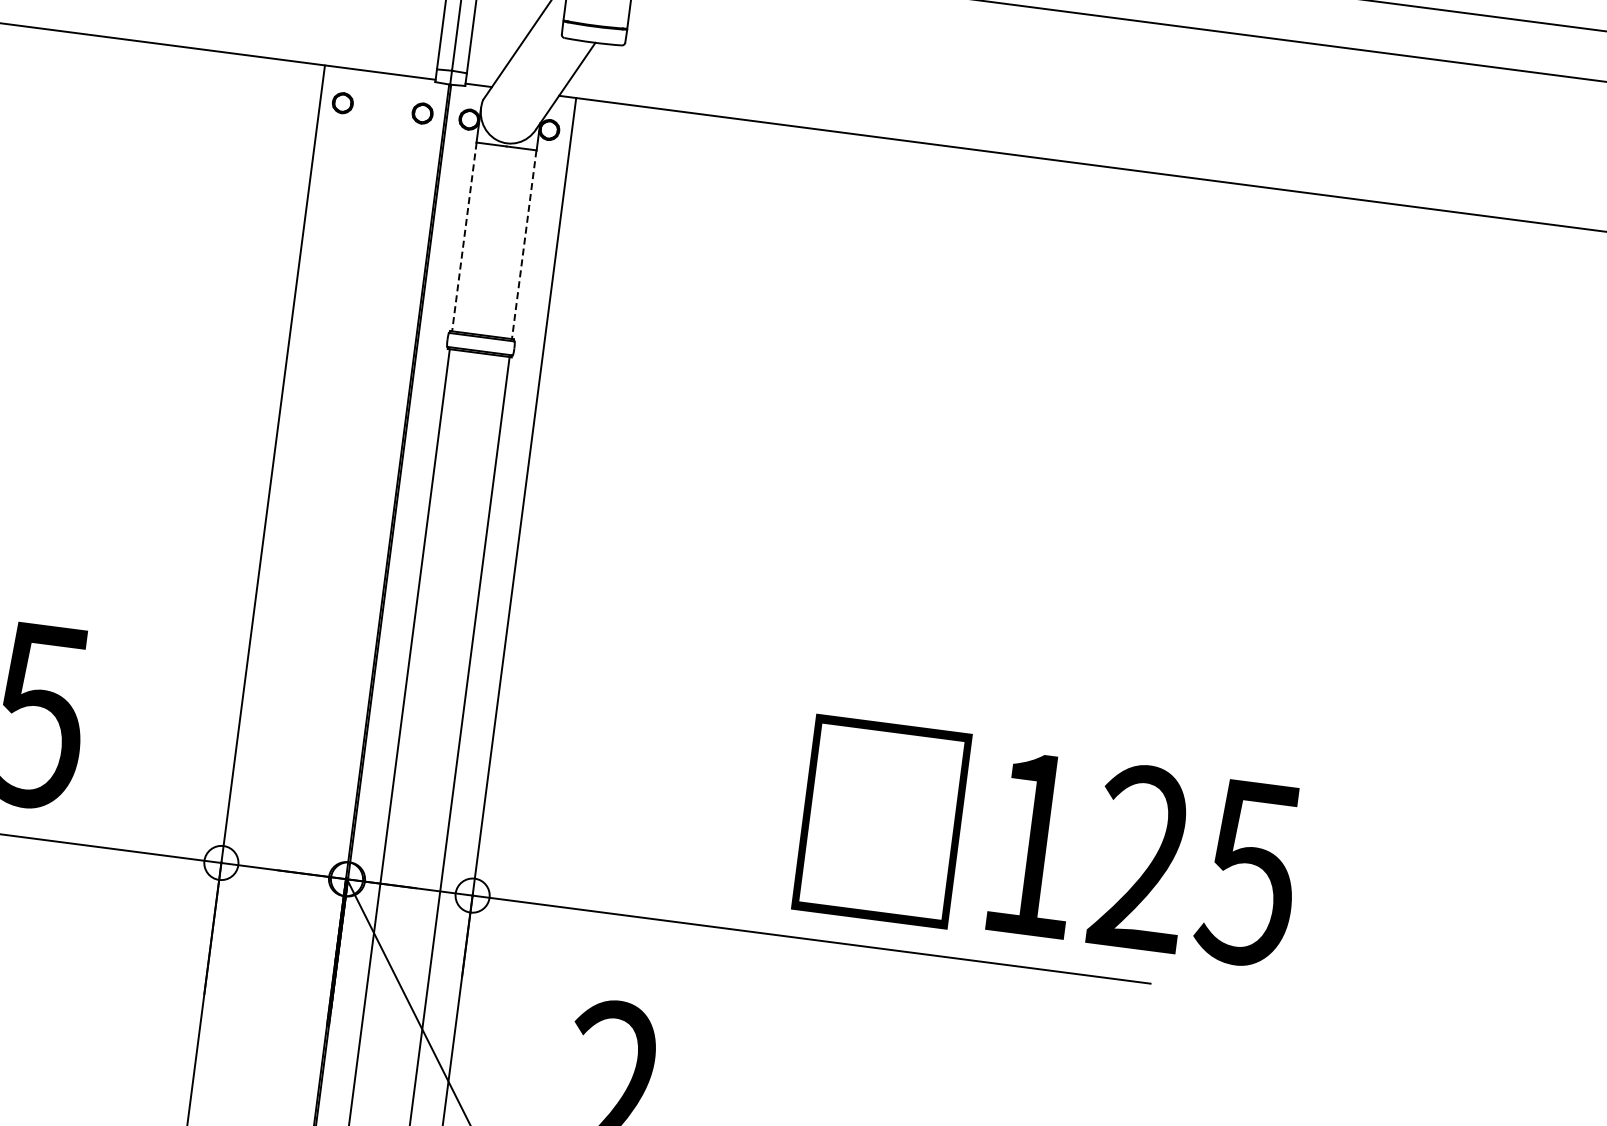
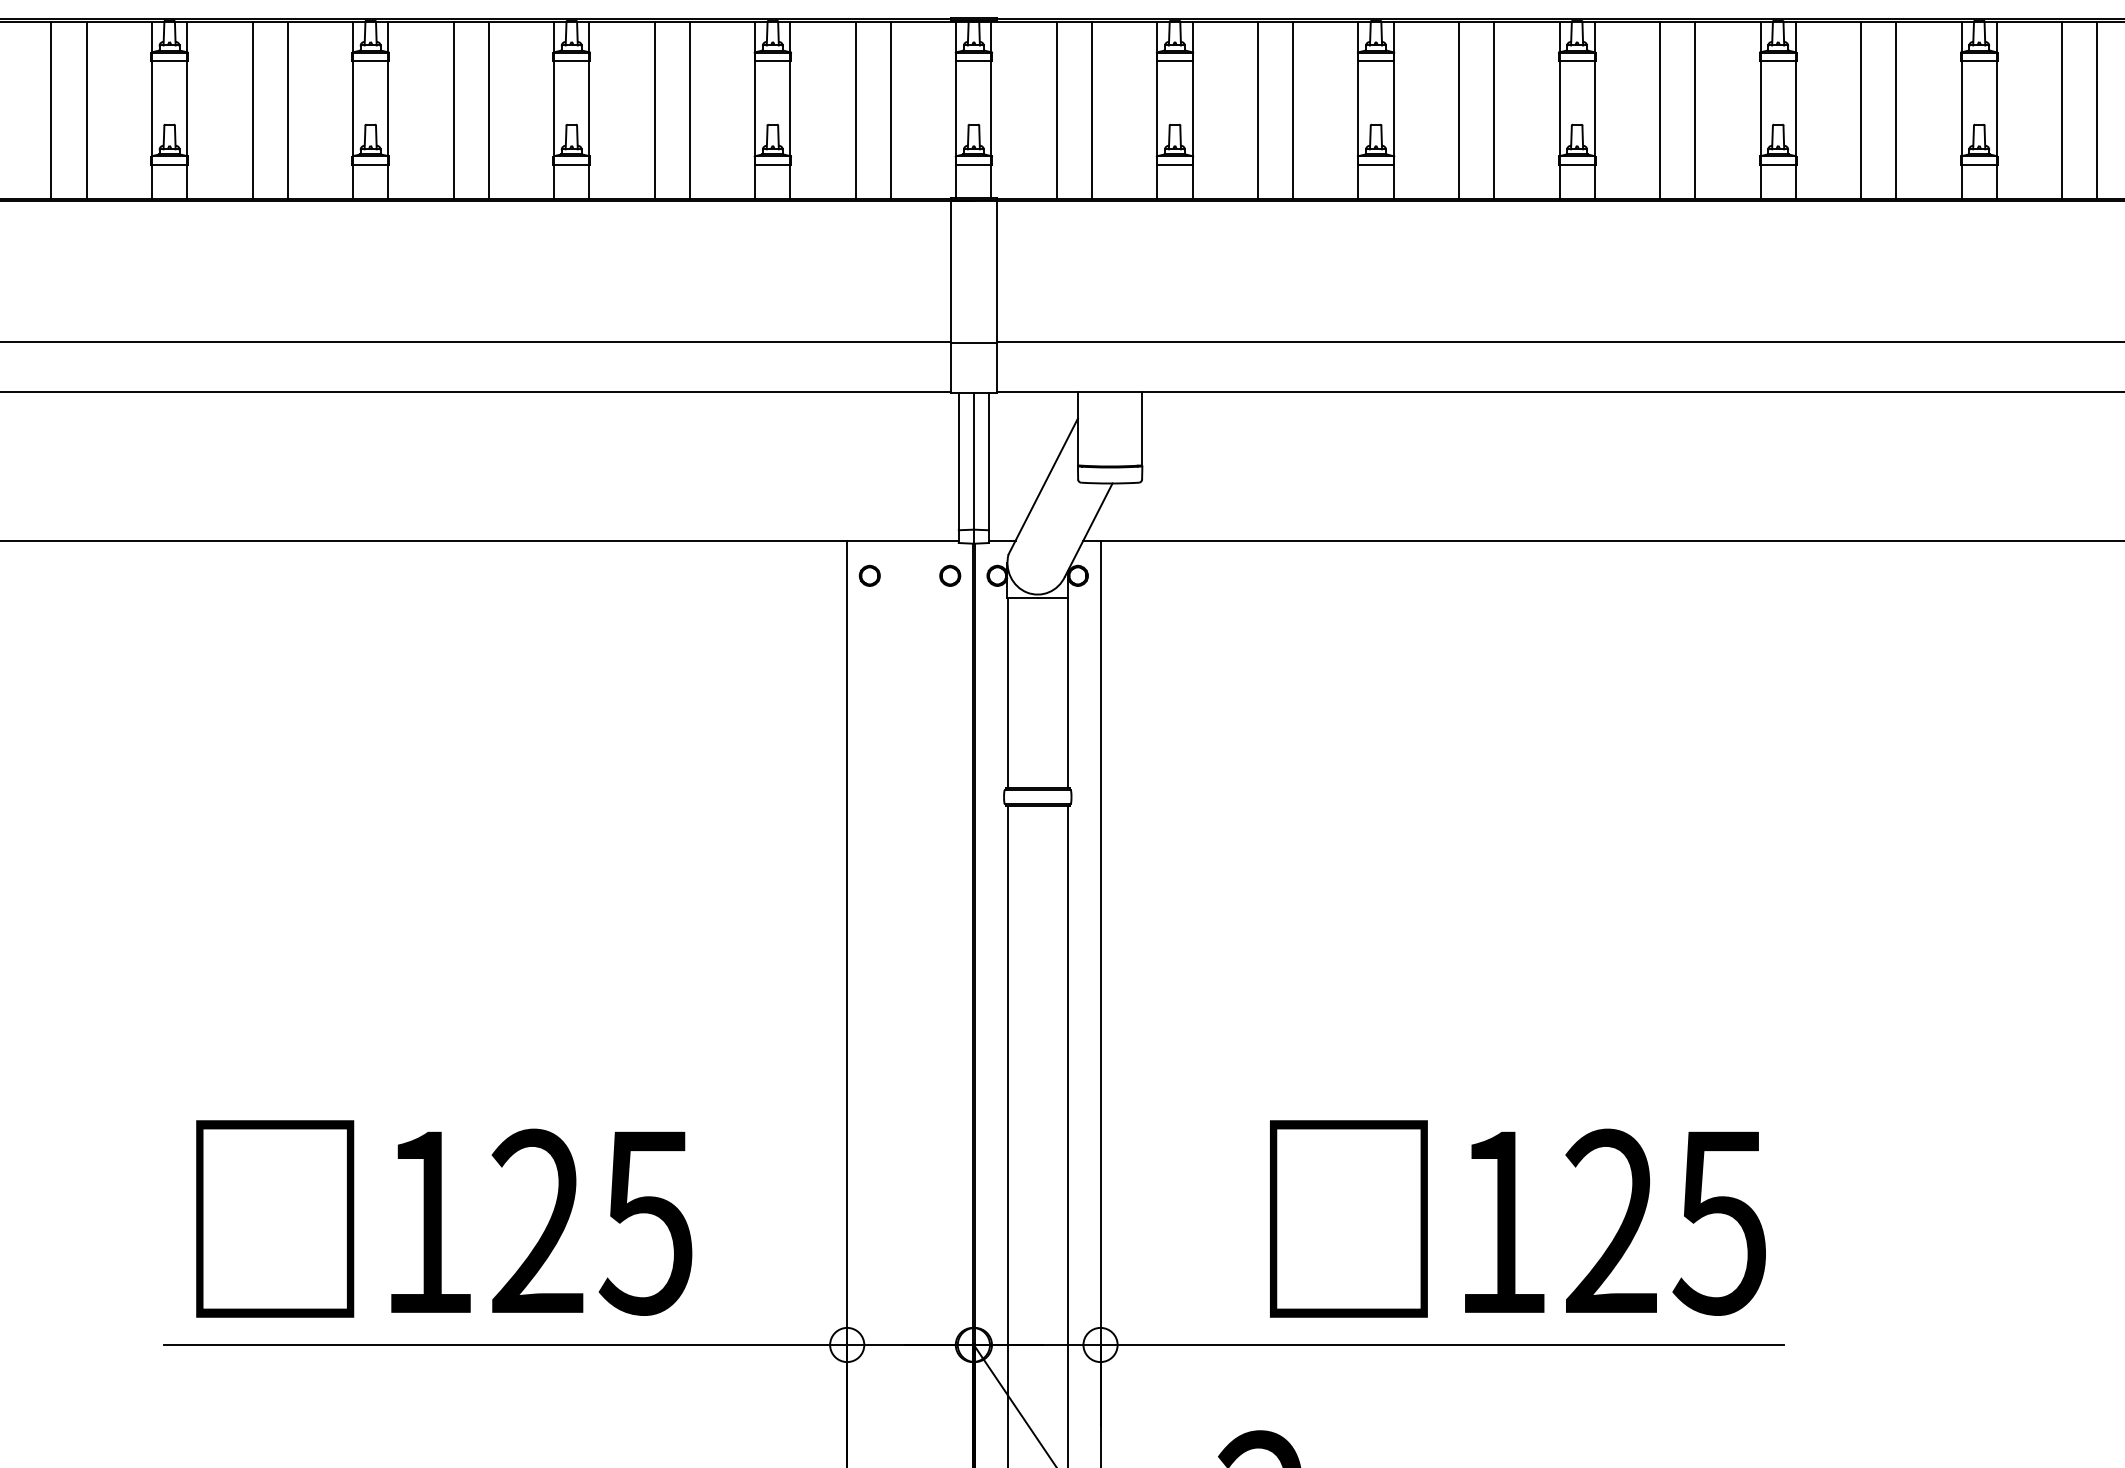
line: (464, 237) -> (1007, 693), dashed -> solid
line: (523, 245) -> (1067, 693), dashed -> solid
text: (1049, 842) -> (1517, 1218), moved

